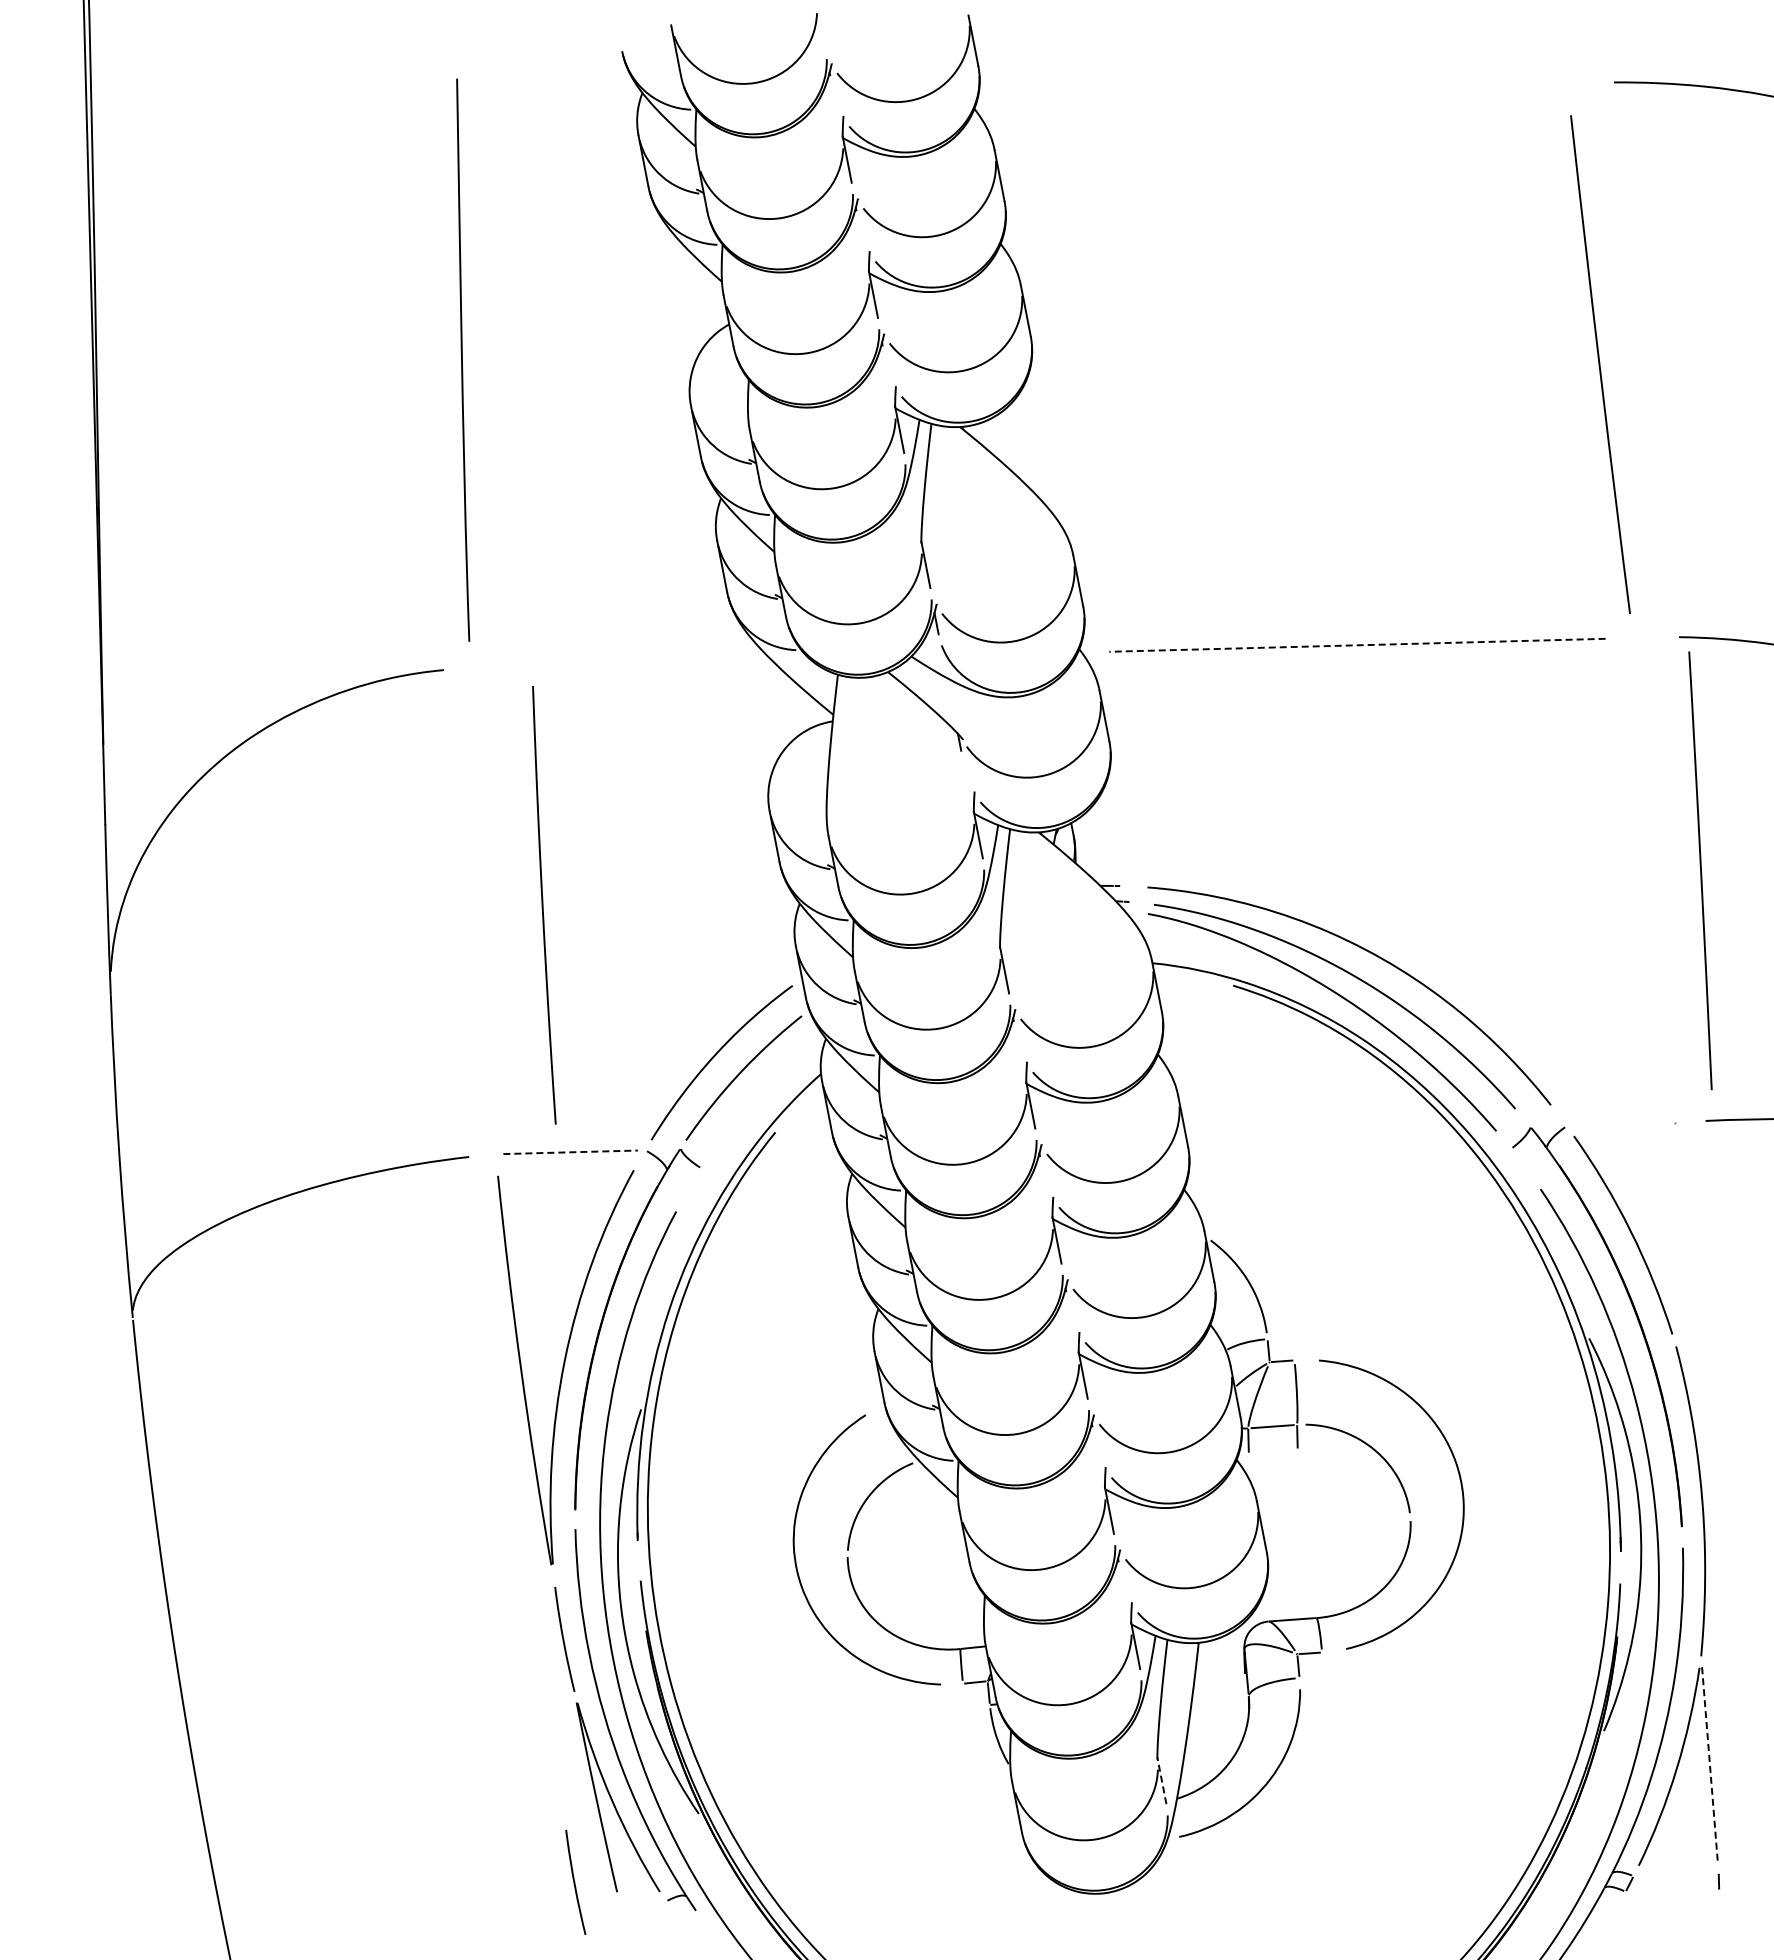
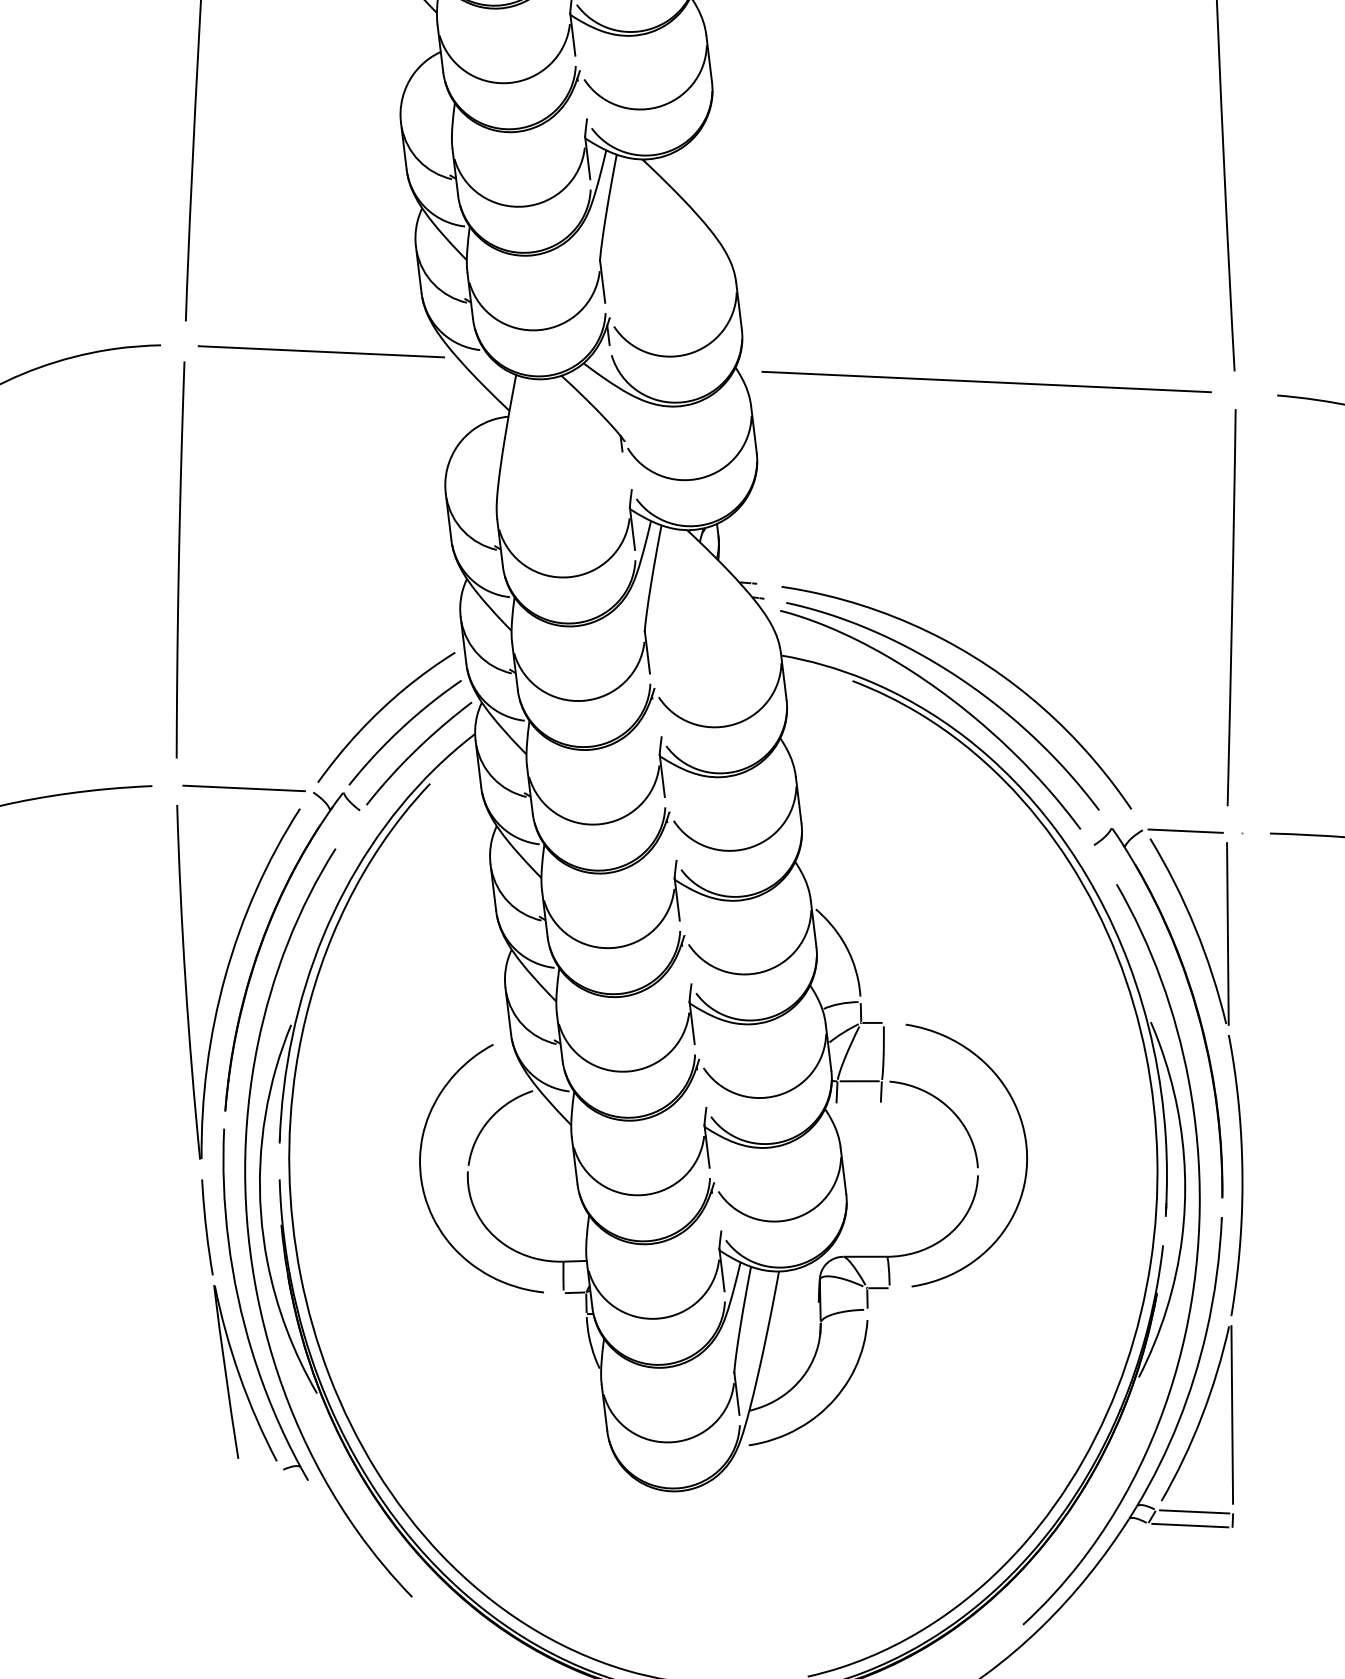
line: (1356, 645) -> (985, 382), dashed -> solid
line: (621, 664) -> (321, 351), added
line: (1700, 870) -> (1231, 607), moved
curve: (543, 905) -> (179, 560), moved
curve: (758, 1096) -> (417, 750), added
line: (1612, 1124) -> (1185, 830), added
line: (571, 1152) -> (244, 788), dashed -> solid
line: (1667, 1234) -> (1228, 933), added
line: (1710, 1765) -> (1232, 1415), dashed -> solid
line: (1161, 1780) -> (736, 1393), dashed -> solid
line: (1675, 1875) -> (1194, 1512), added
curve: (575, 1881) -> (201, 1446), removed
line: (1672, 1890) -> (1190, 1525), added

